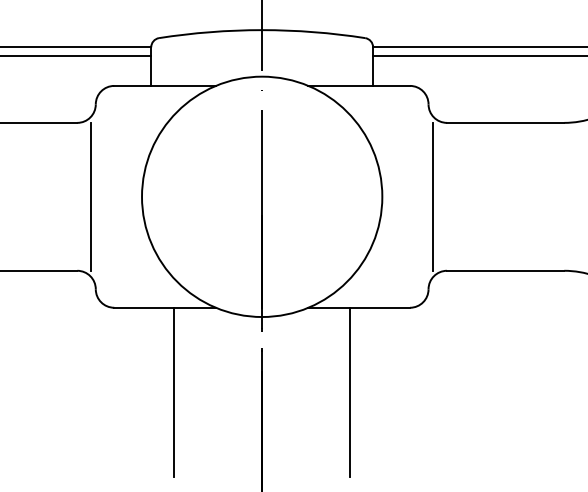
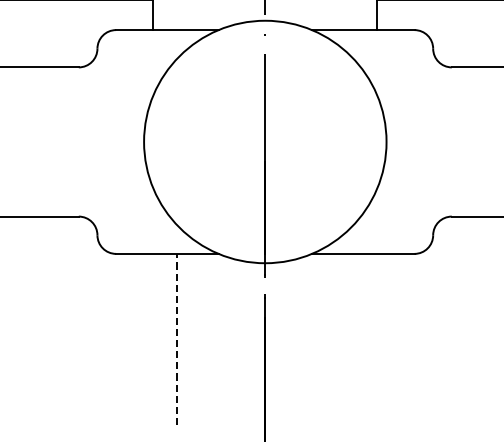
line: (91, 196) -> (93, 141), removed
line: (433, 196) -> (438, 141), removed
line: (174, 392) -> (176, 339), solid -> dashed
line: (349, 392) -> (353, 339), removed

